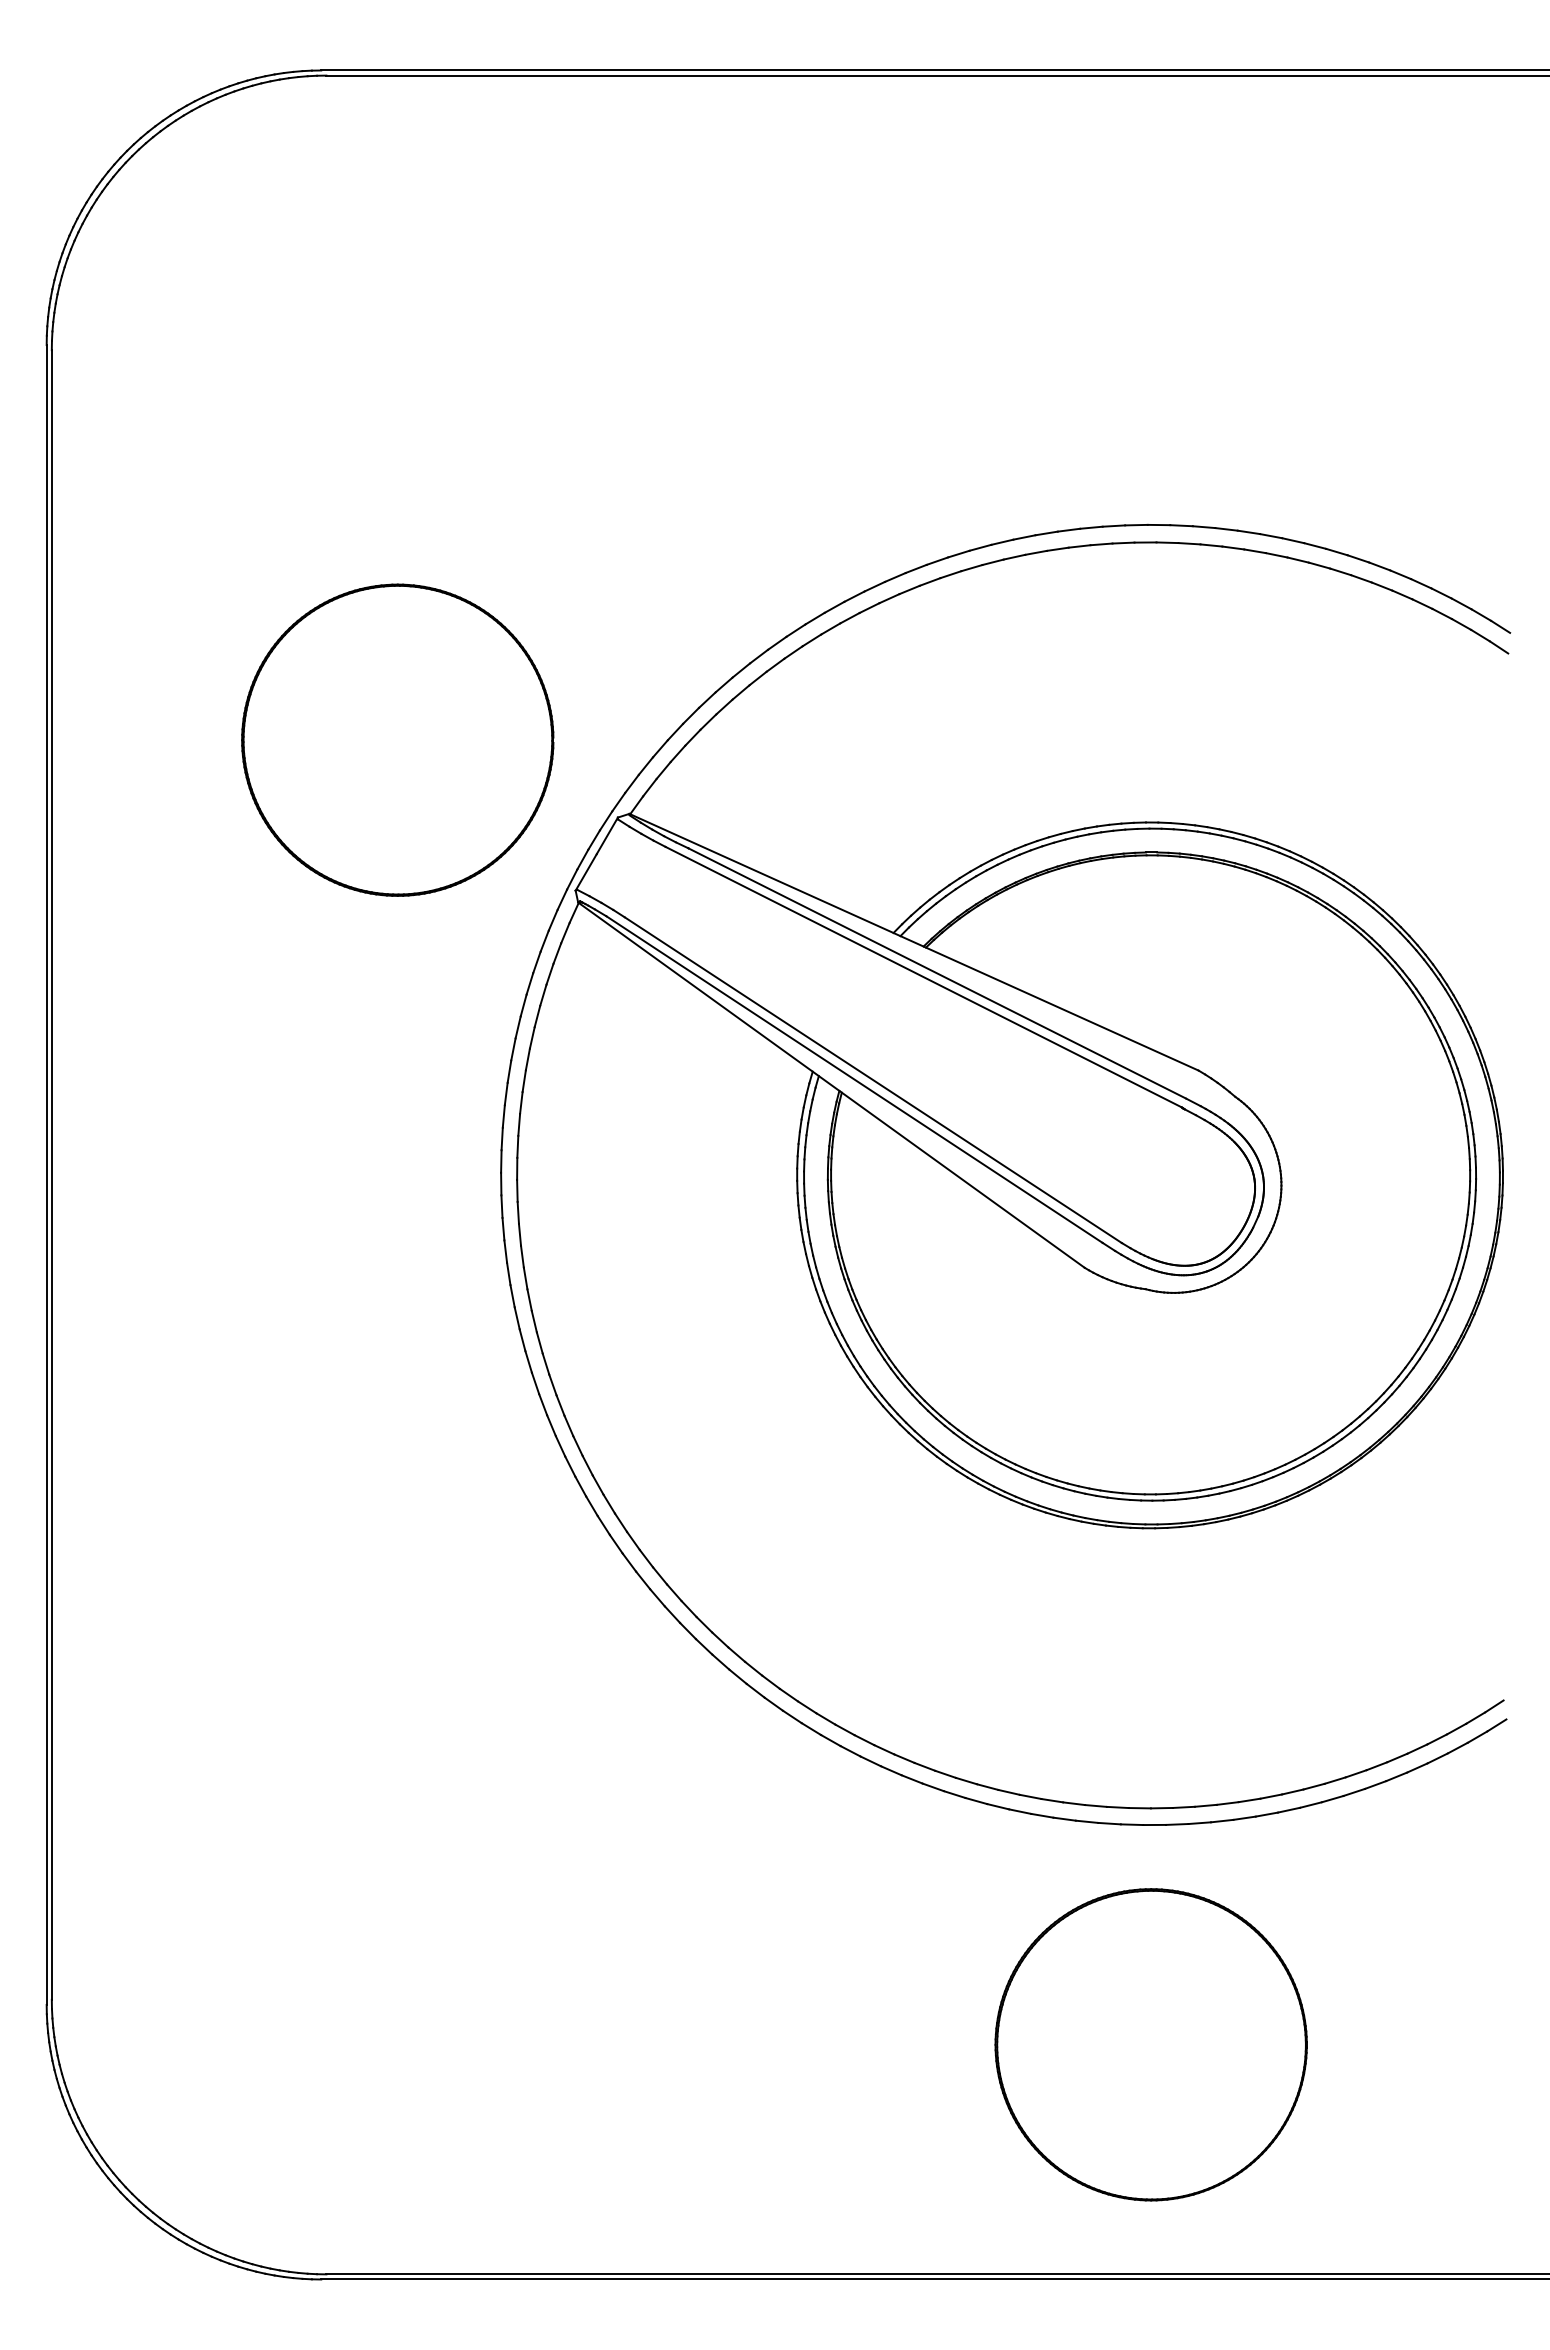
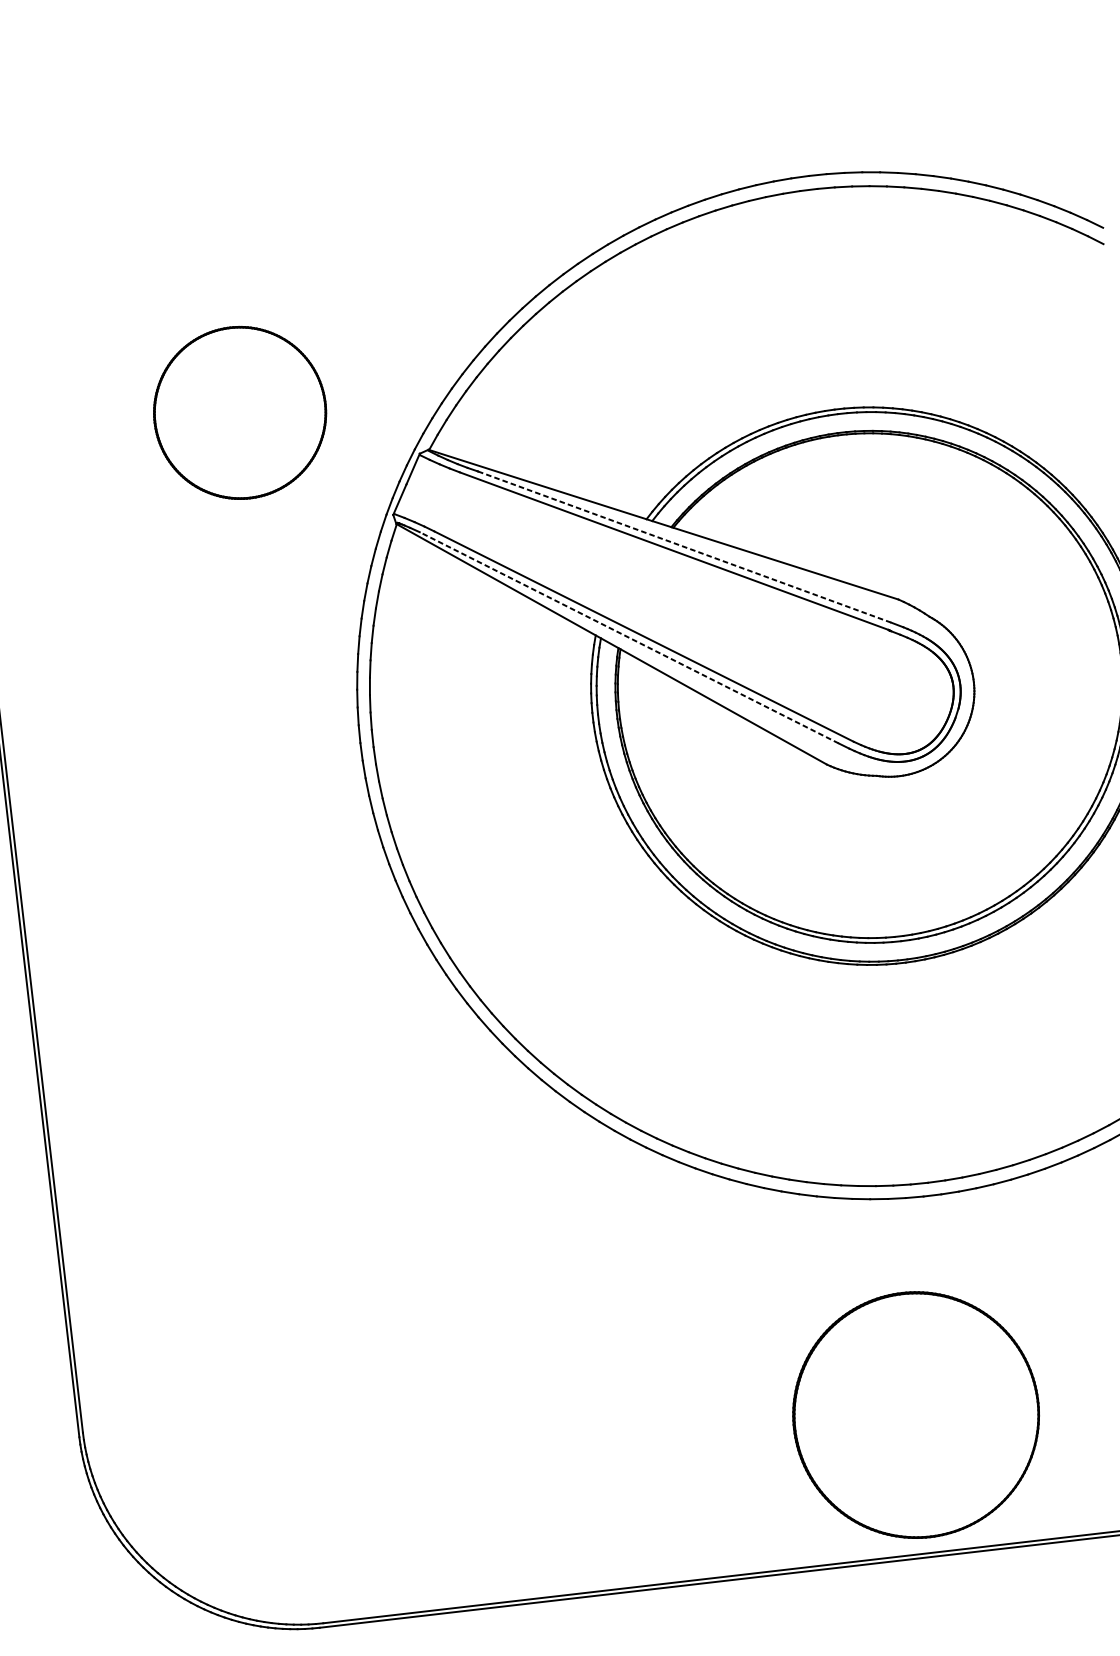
part: (397, 739) -> (239, 412), size x0.7
line: (937, 973) -> (684, 547), solid -> dashed
line: (854, 1079) -> (629, 637), solid -> dashed
part: (1150, 2044) -> (915, 1414), moved

